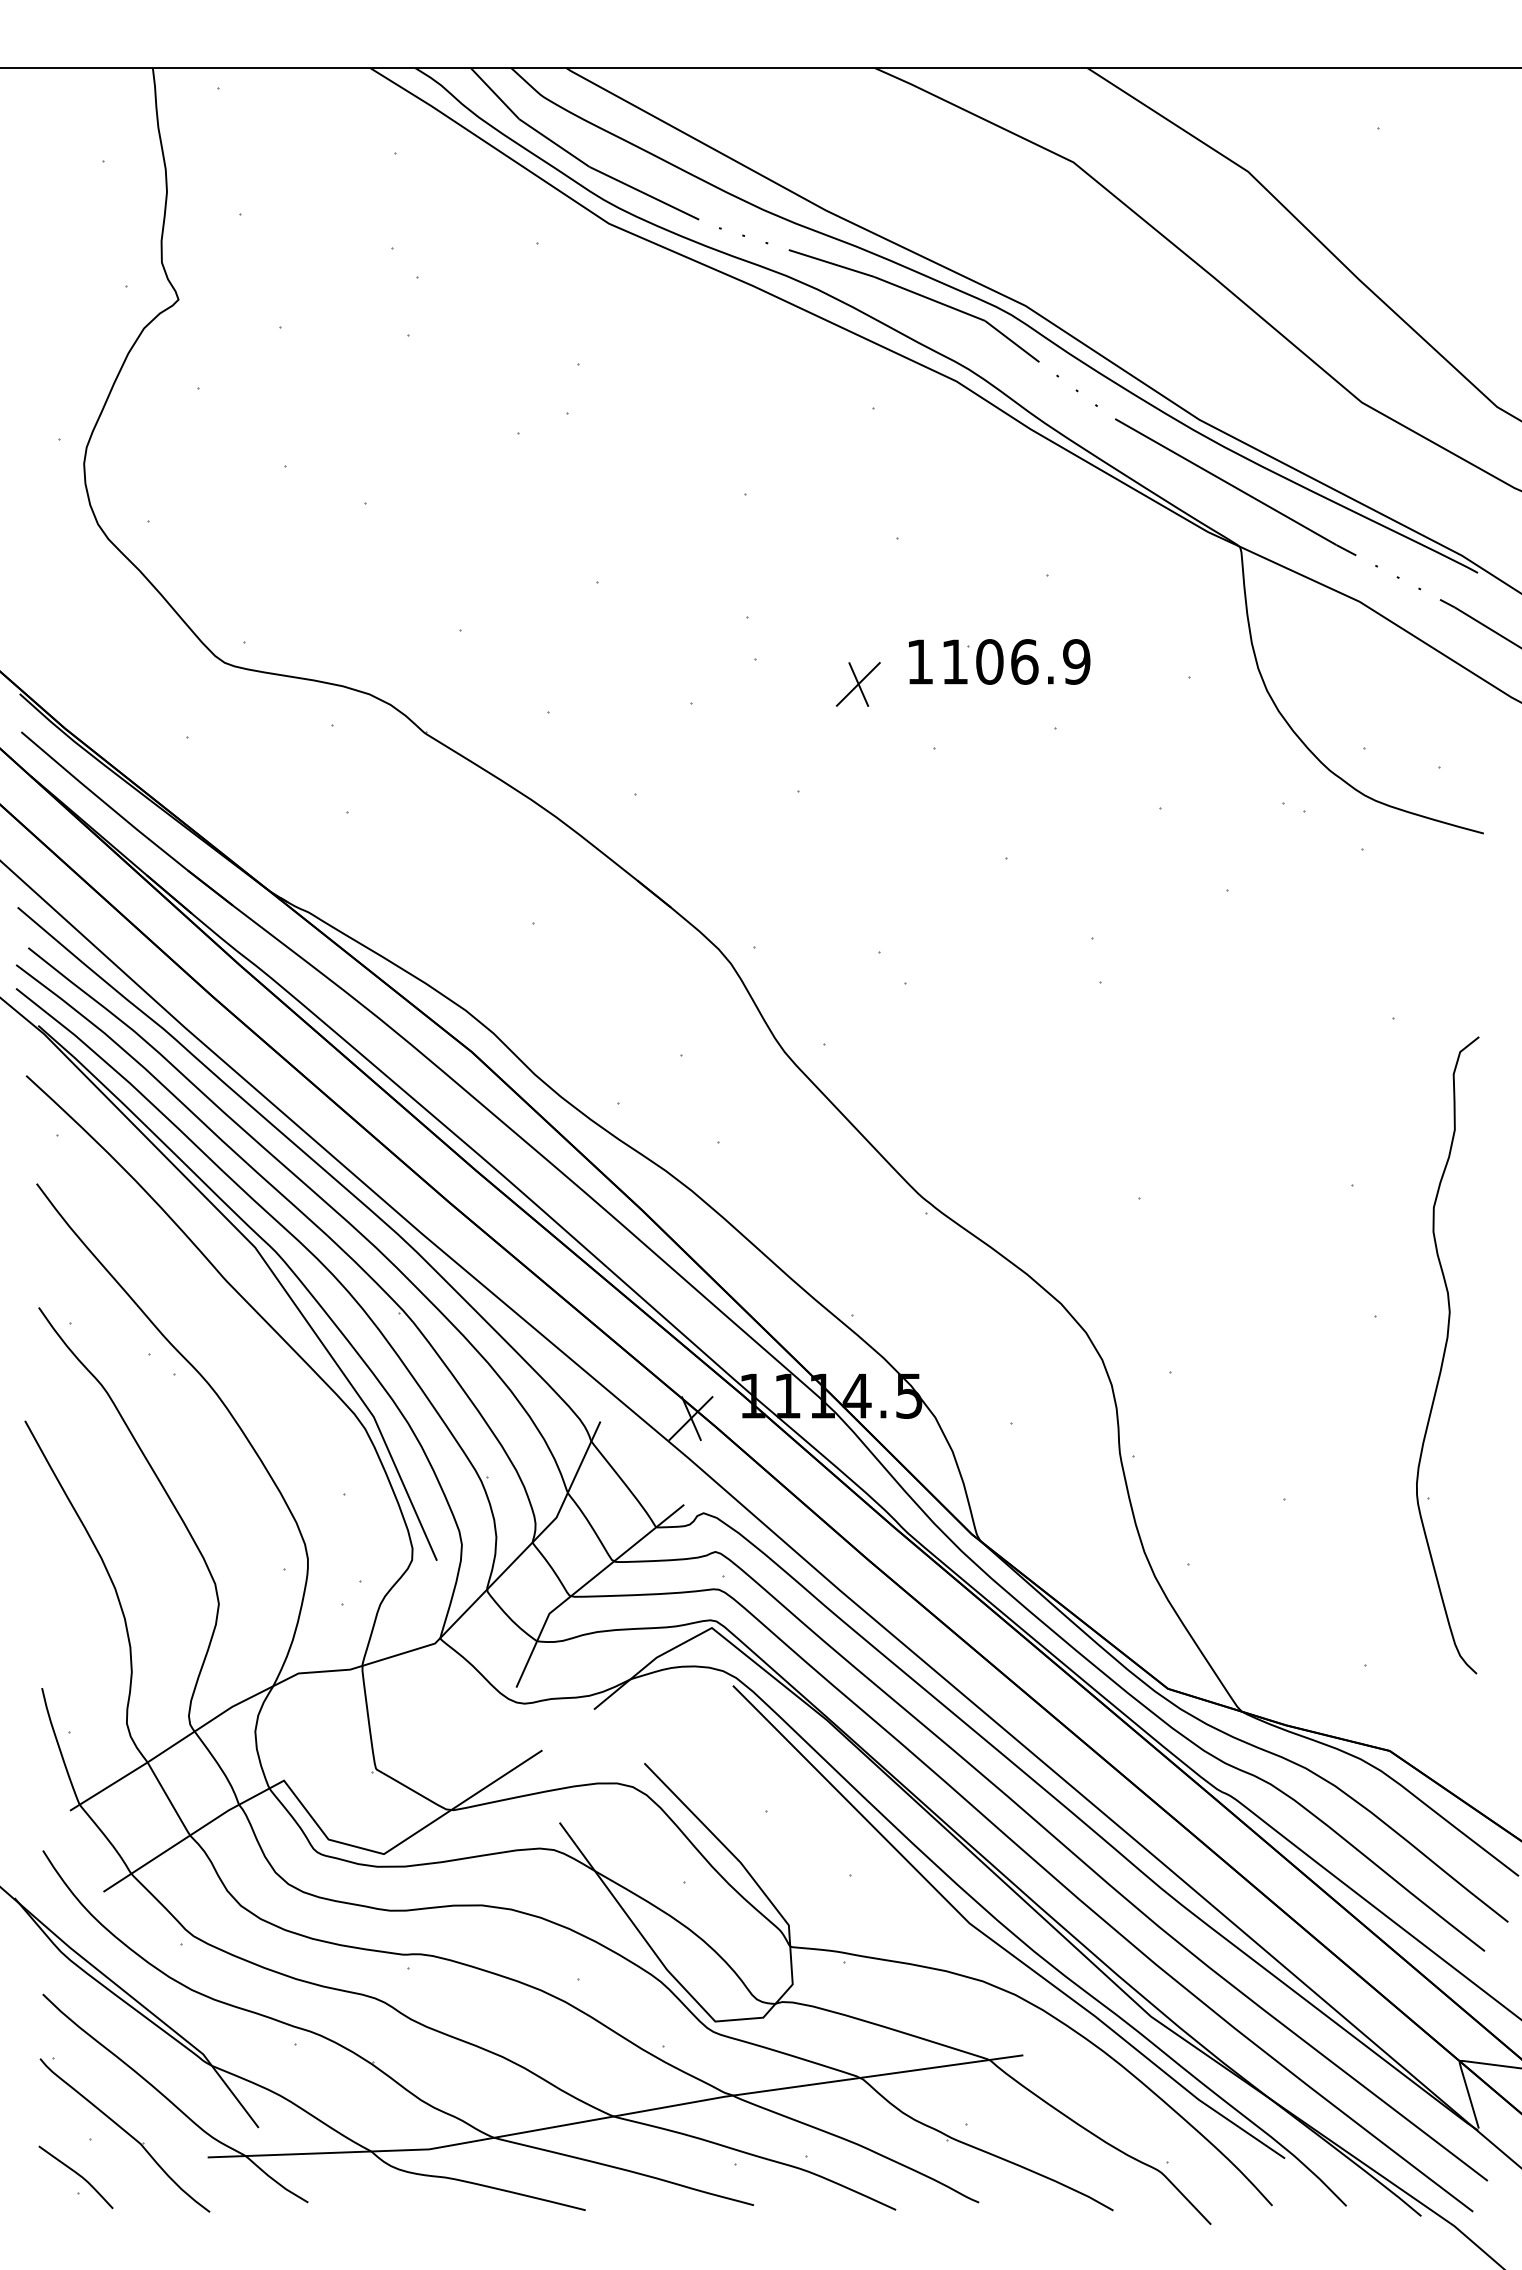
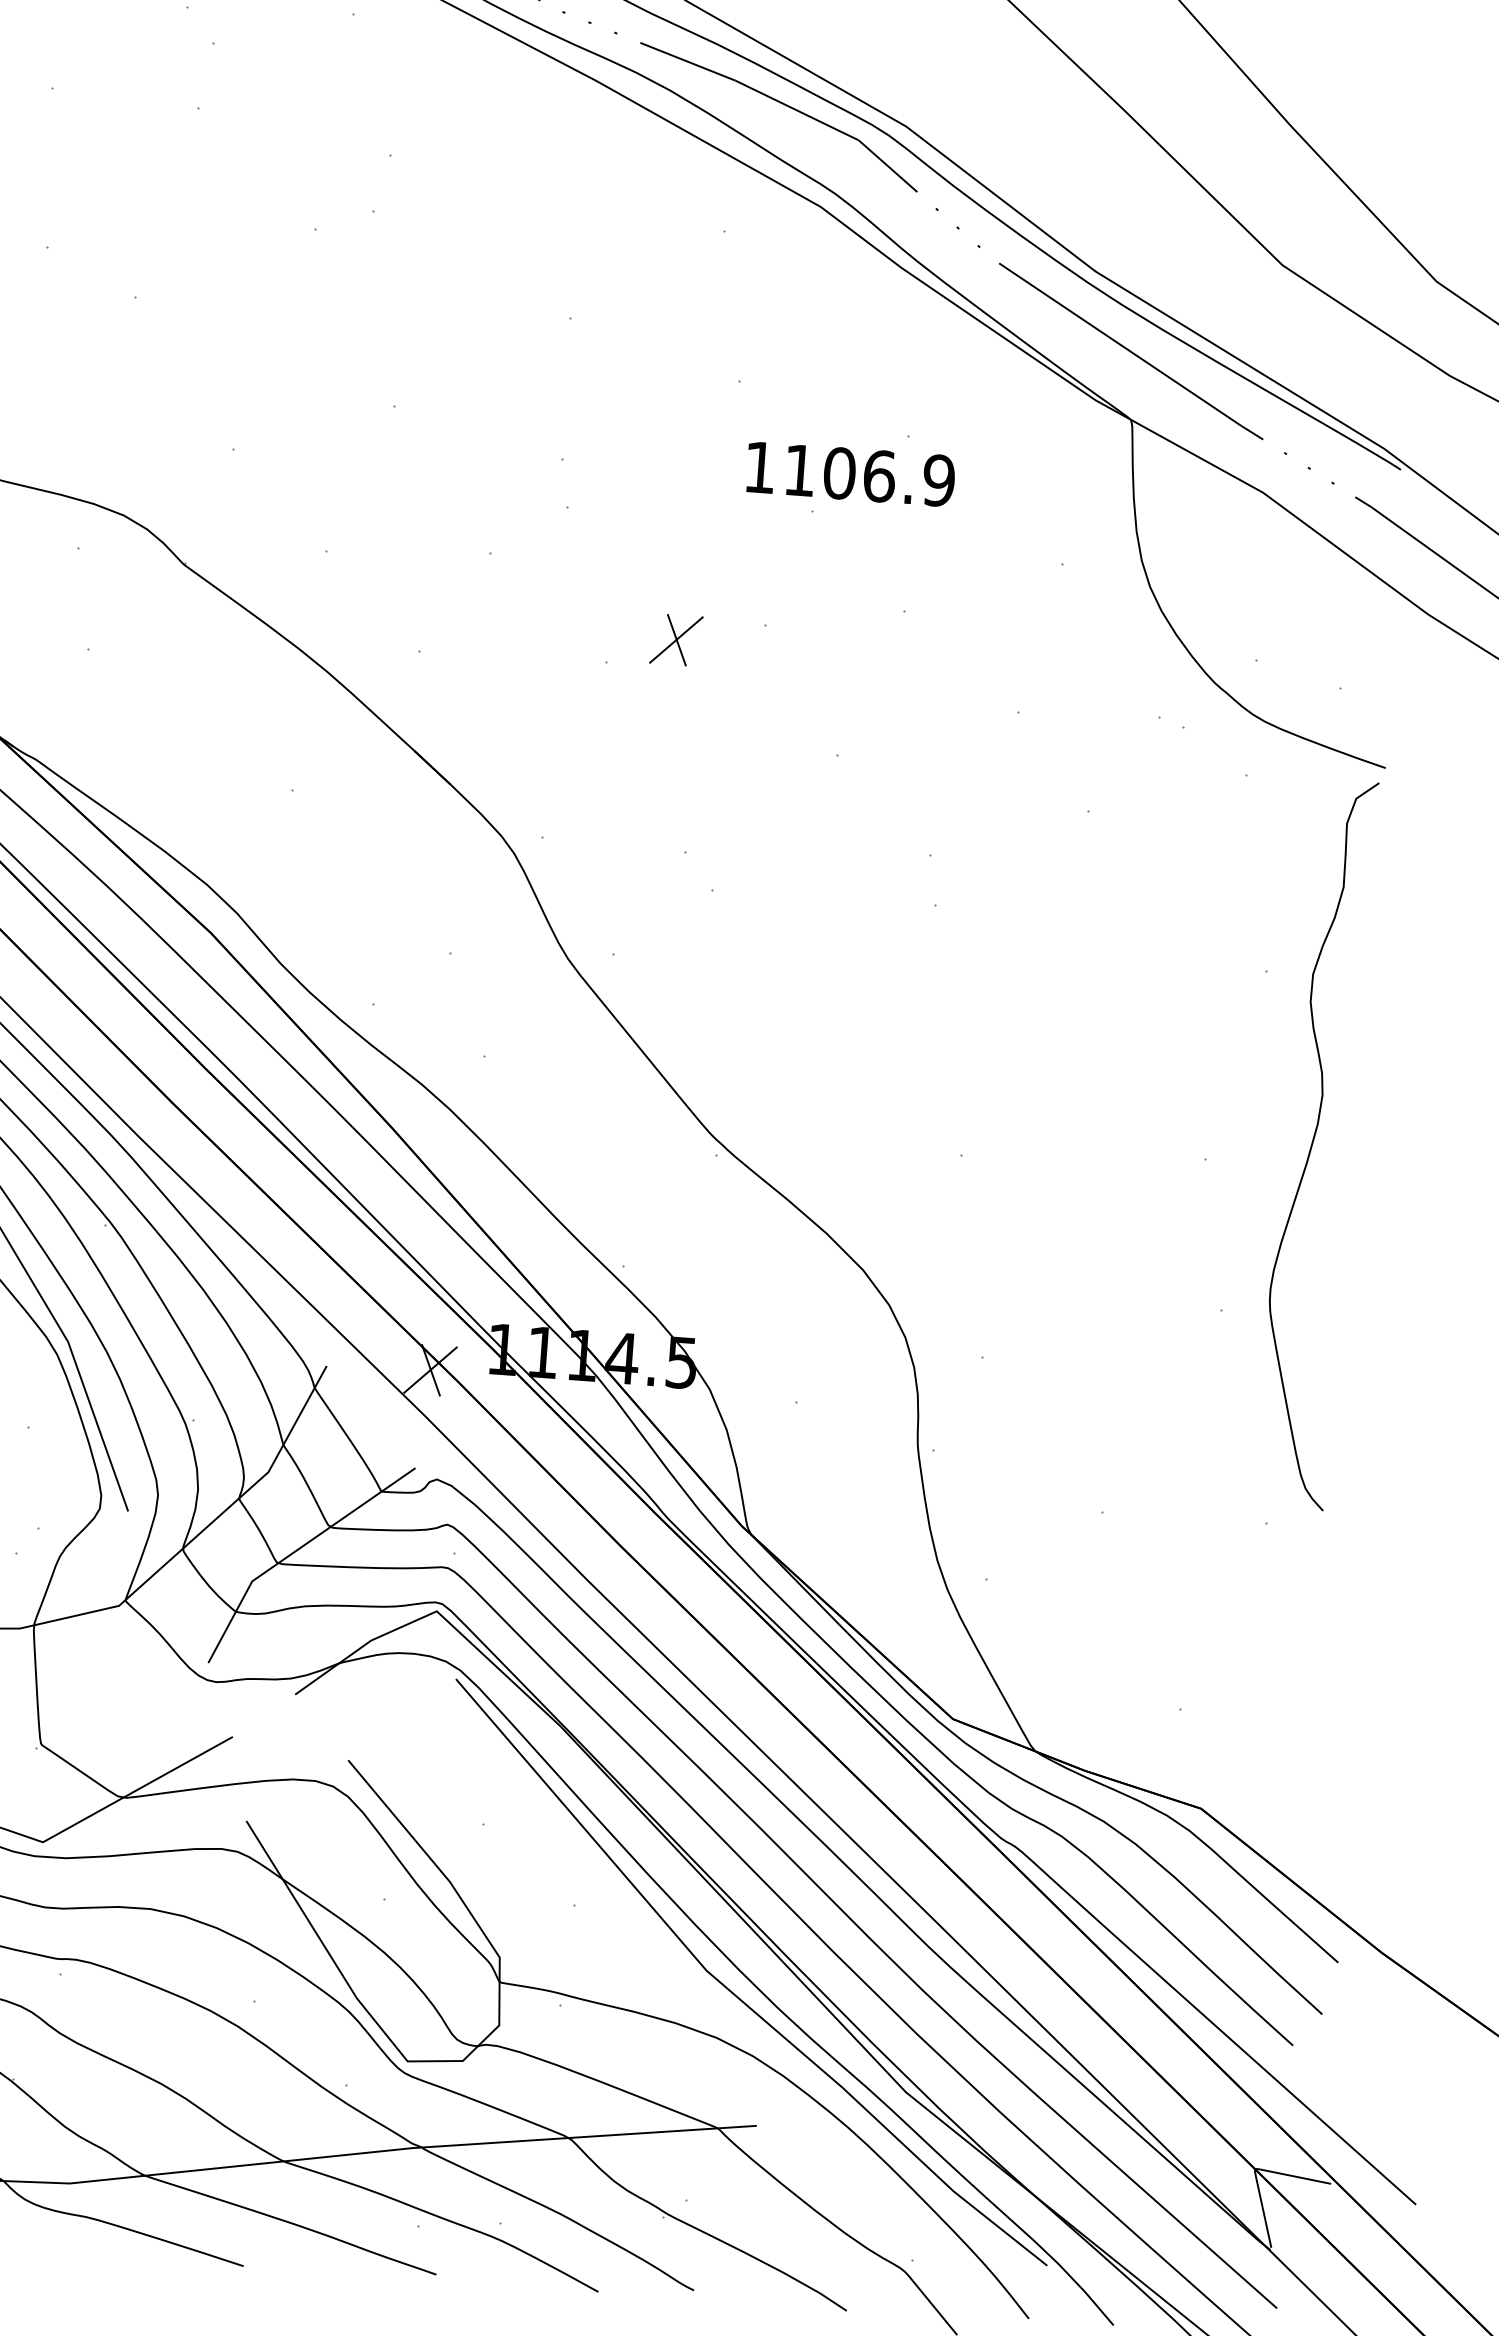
text: (999, 661) -> (850, 473), moved
part: (857, 684) -> (675, 640), moved
curve: (1445, 1353) -> (1314, 1142), moved

